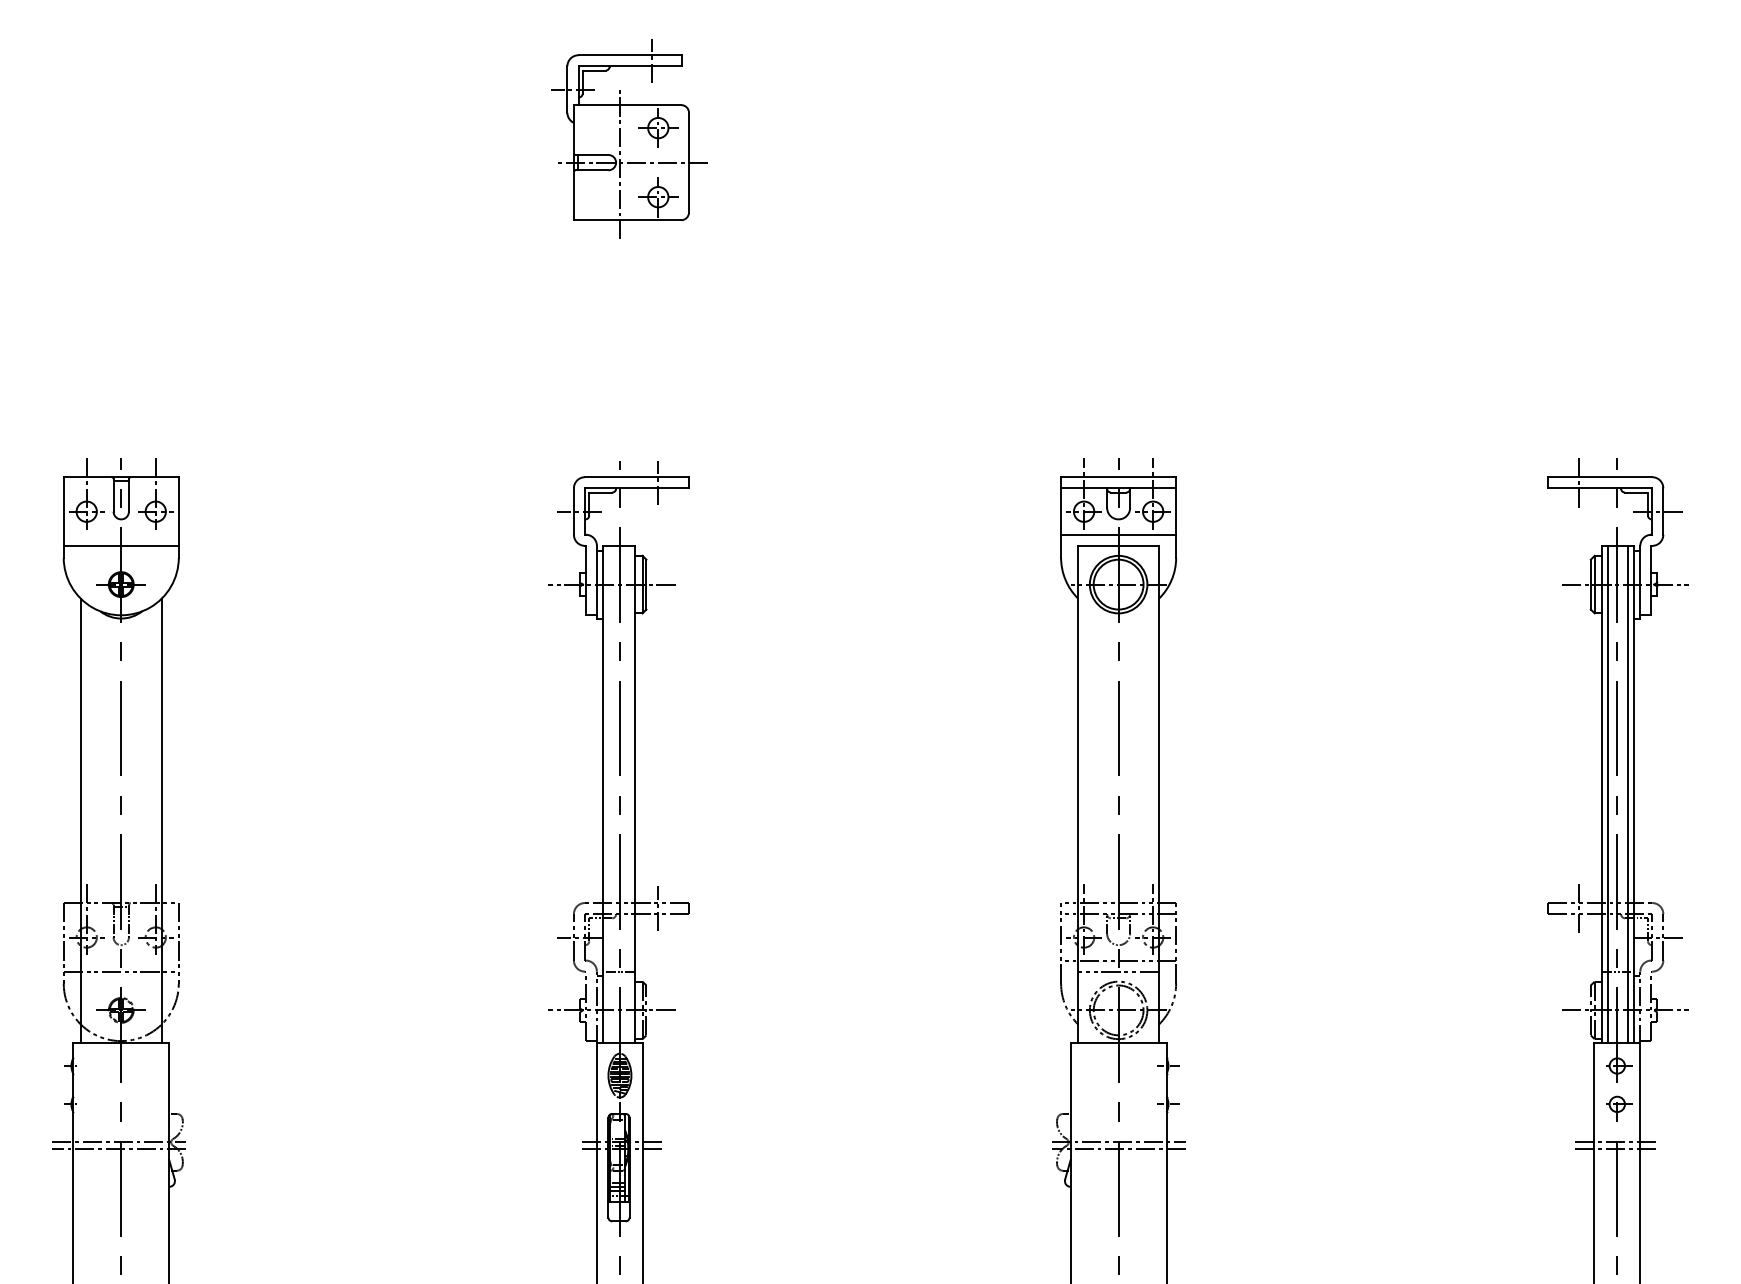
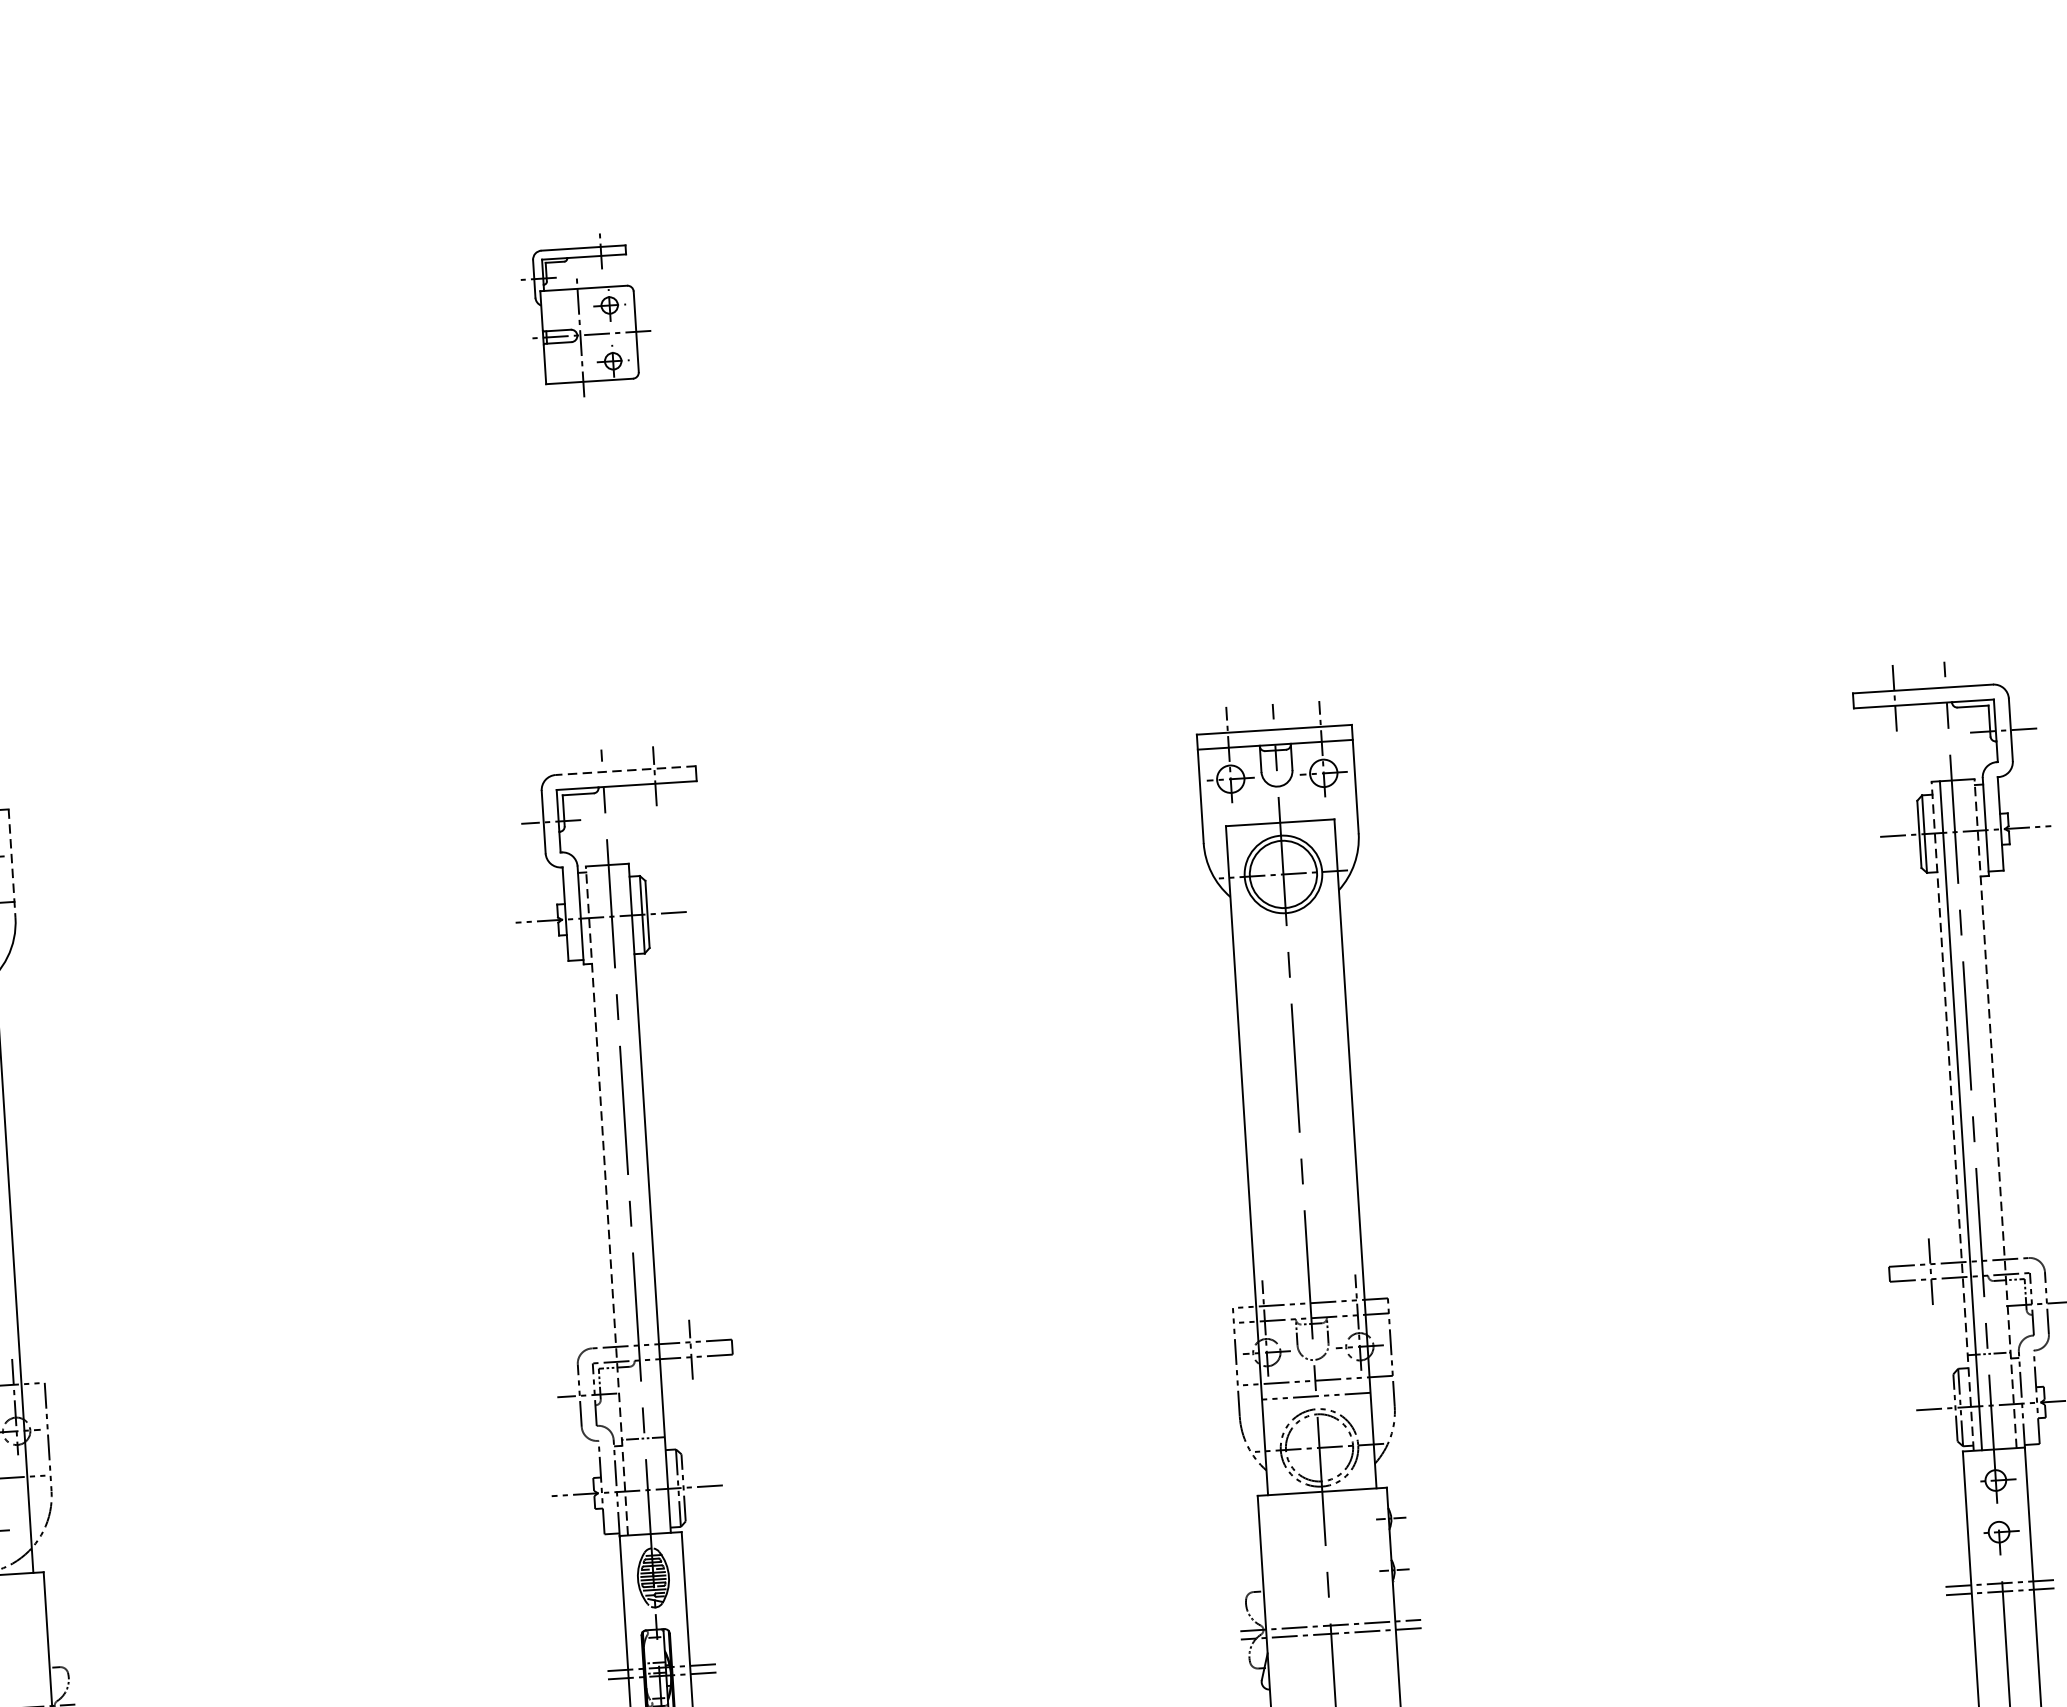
part: (629, 138) -> (586, 315), size x0.6
line: (637, 477) -> (626, 770), solid -> dashed
line: (178, 517) -> (11, 863), solid -> dashed
line: (1118, 534) -> (1279, 806), removed
line: (603, 794) -> (607, 1200), solid -> dashed
line: (1602, 794) -> (1952, 1116), solid -> dashed
line: (1628, 794) -> (1987, 1113), removed
line: (1634, 794) -> (1995, 1113), solid -> dashed

